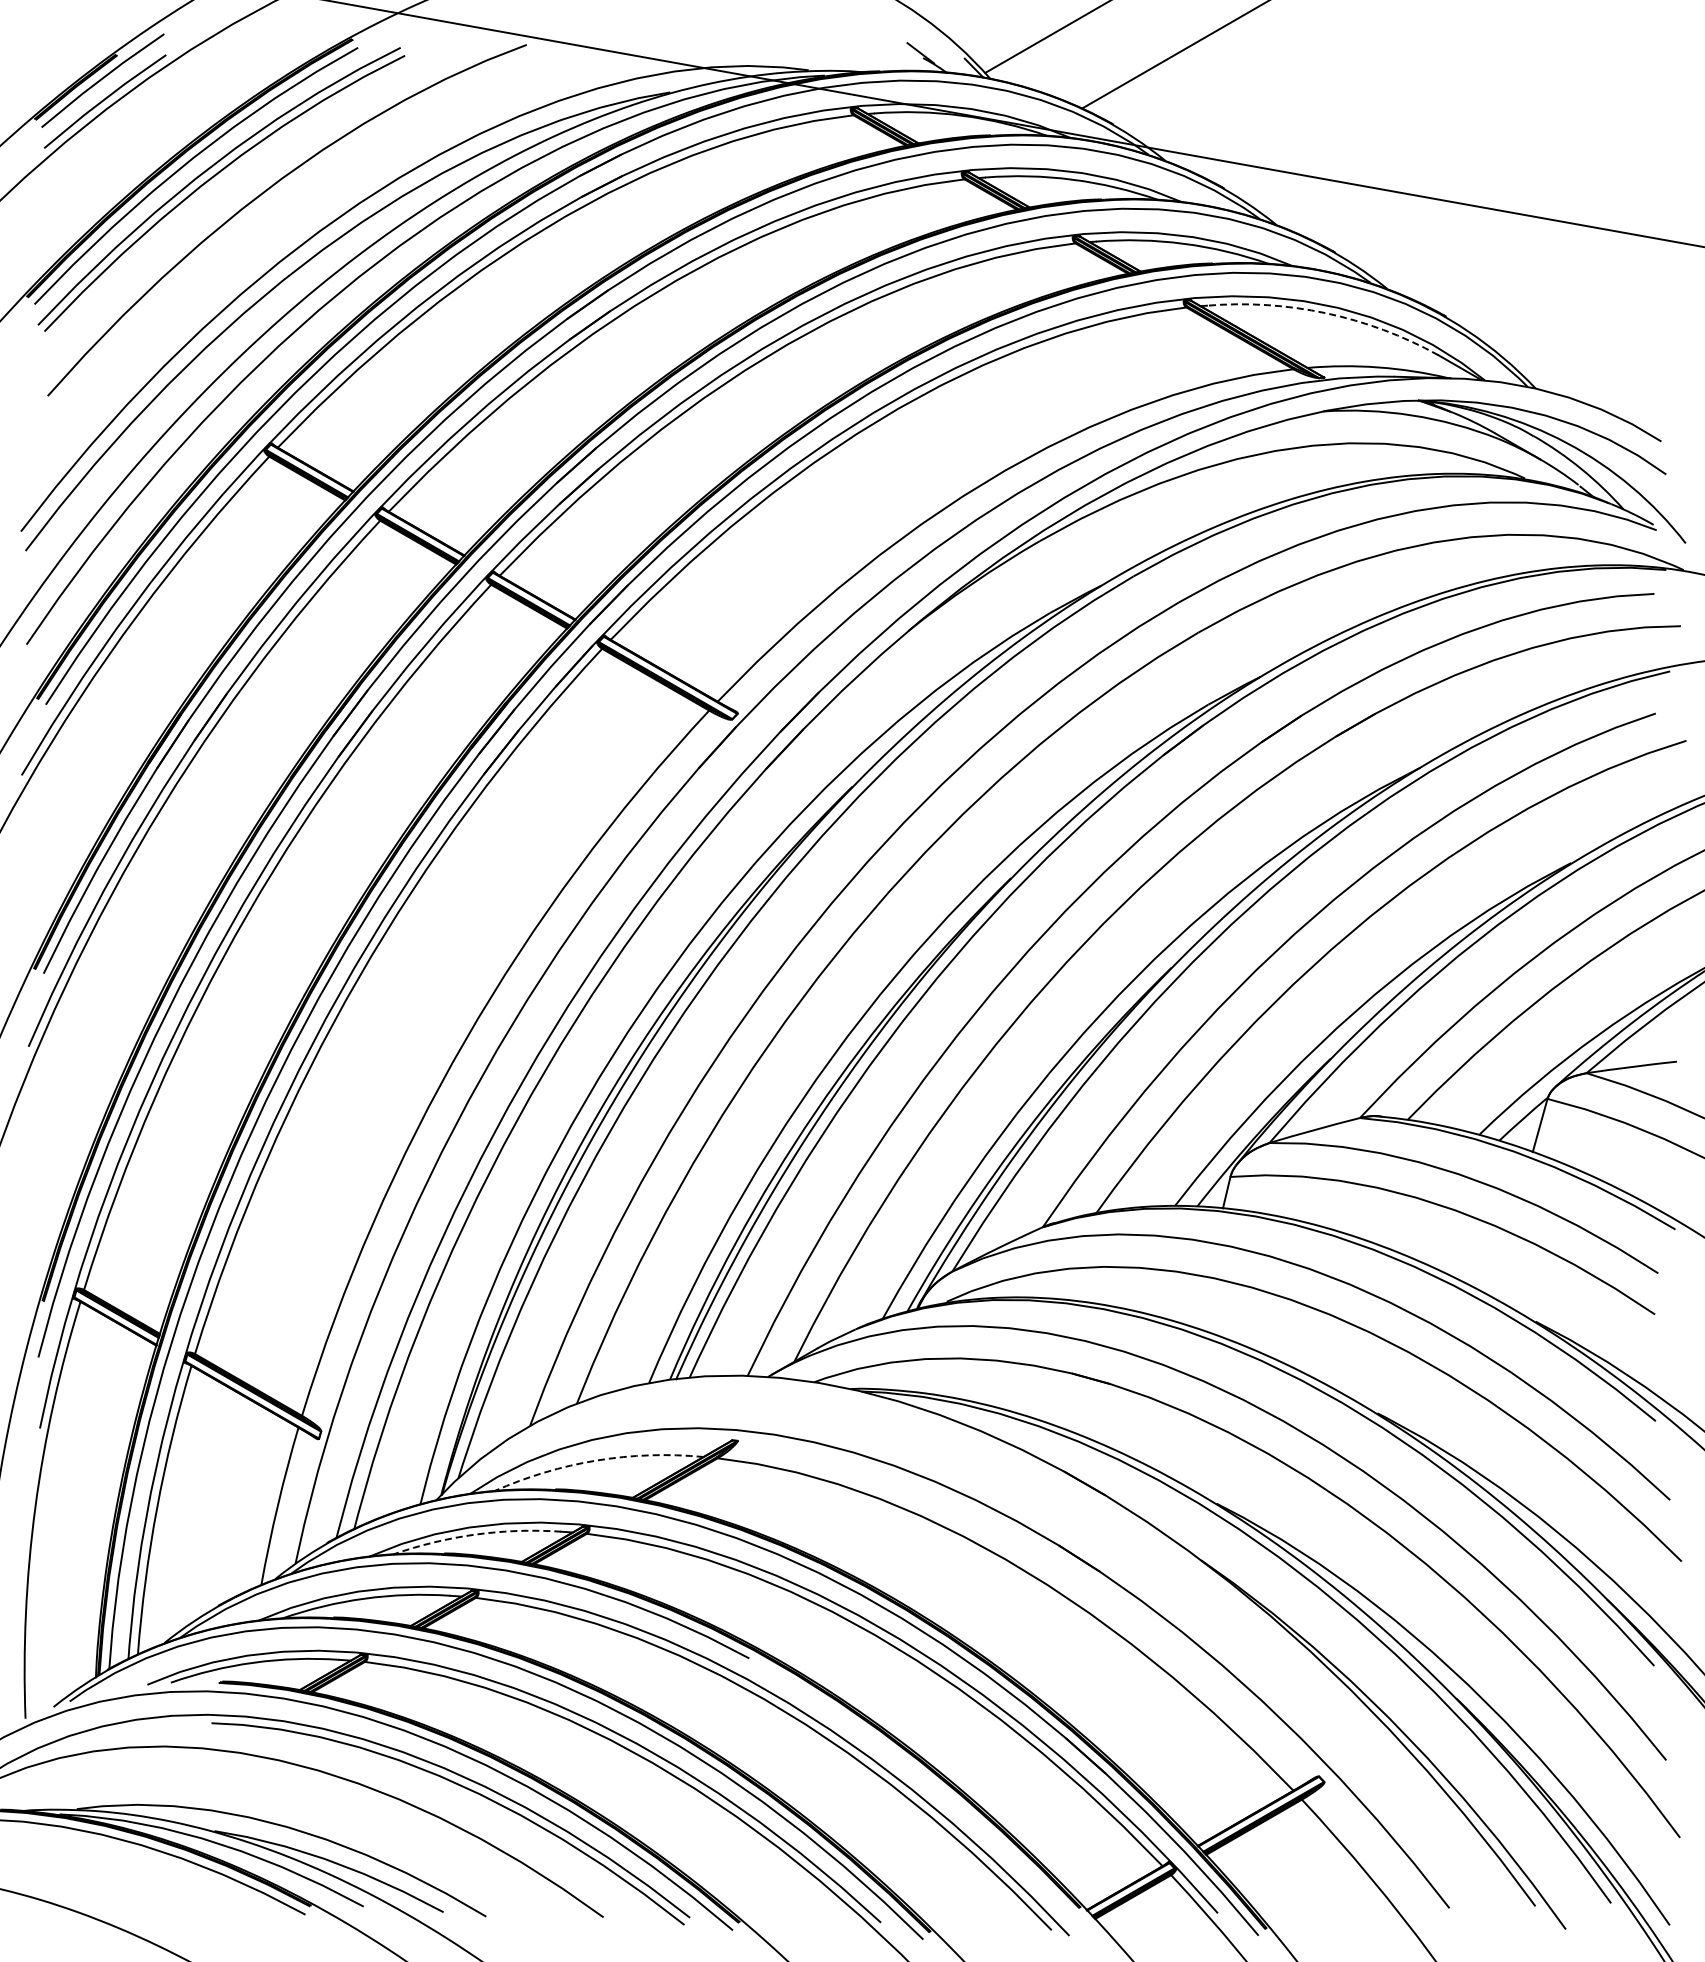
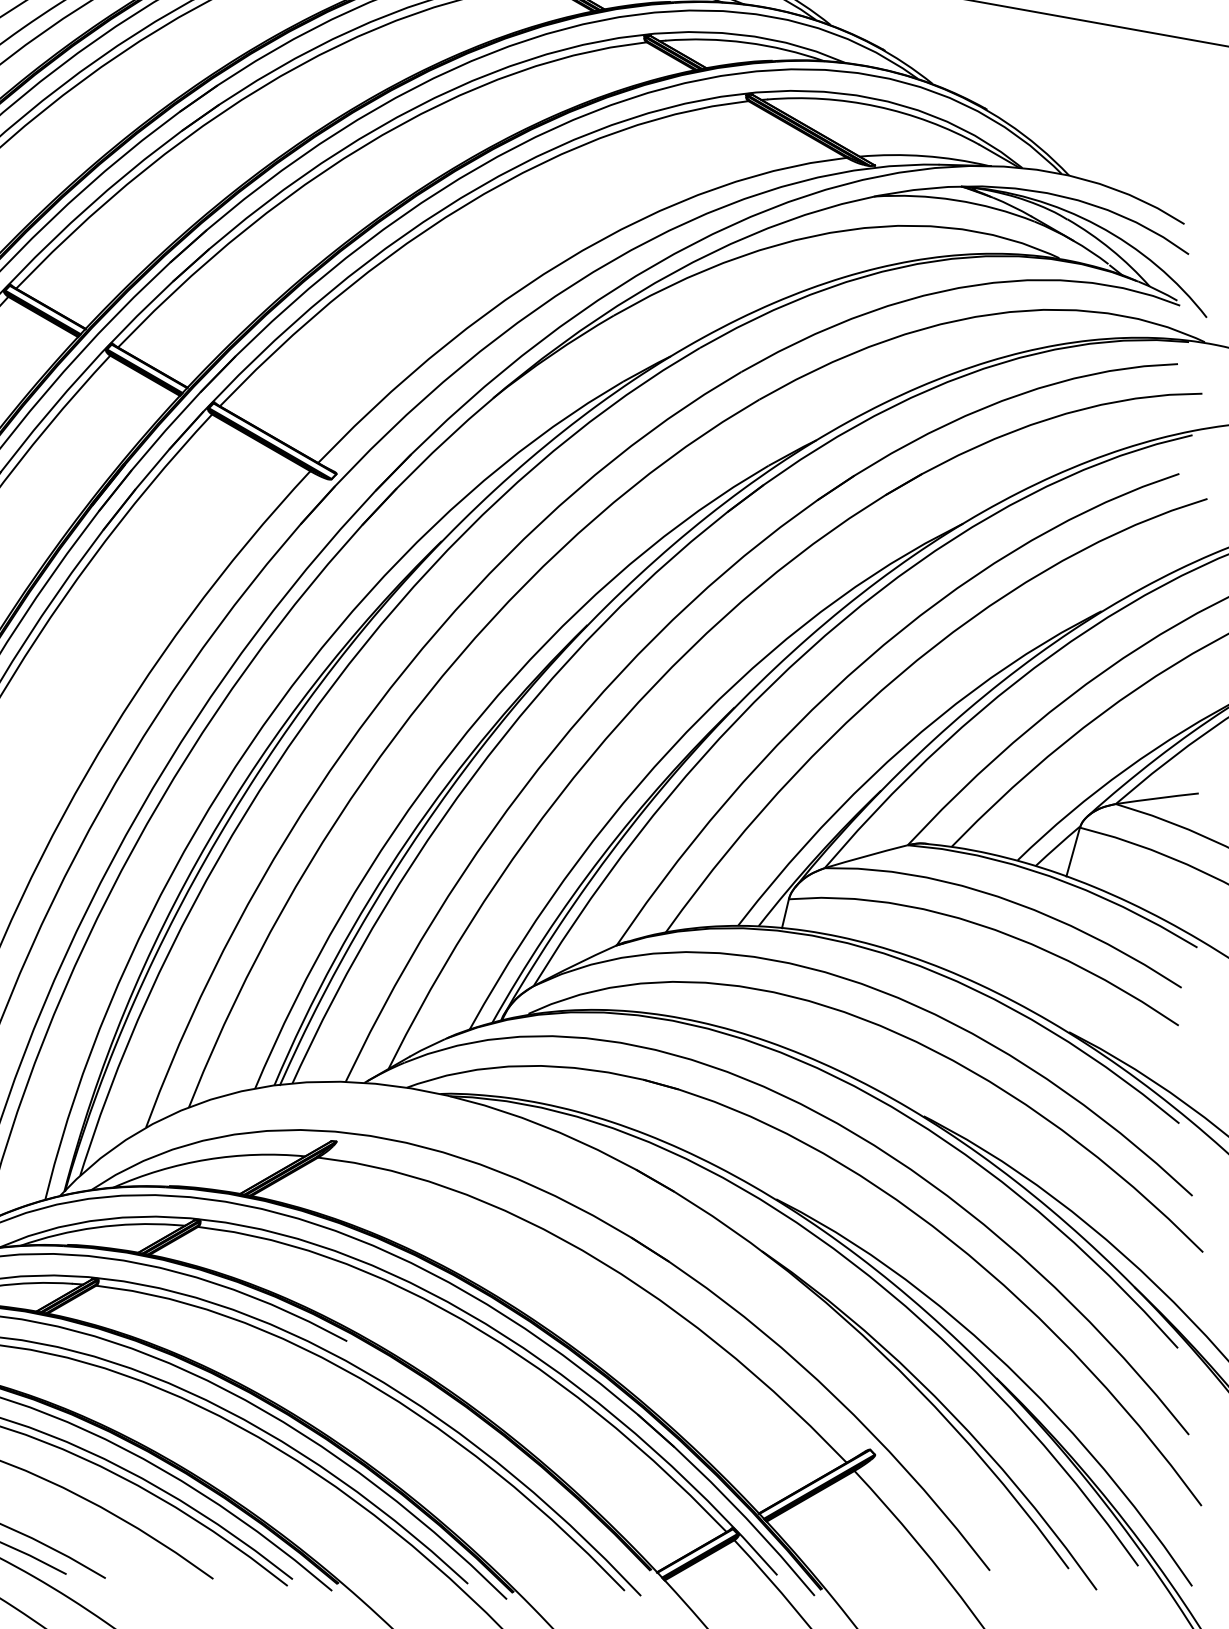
arc: (1326, 313) -> (877, 106), dashed -> solid
arc: (596, 1460) -> (206, 1159), dashed -> solid
arc: (475, 1534) -> (95, 1227), dashed -> solid

